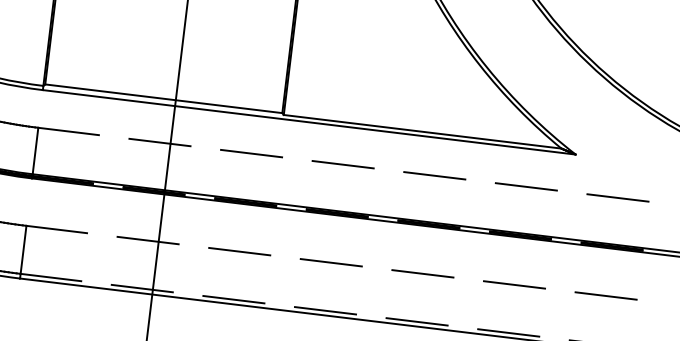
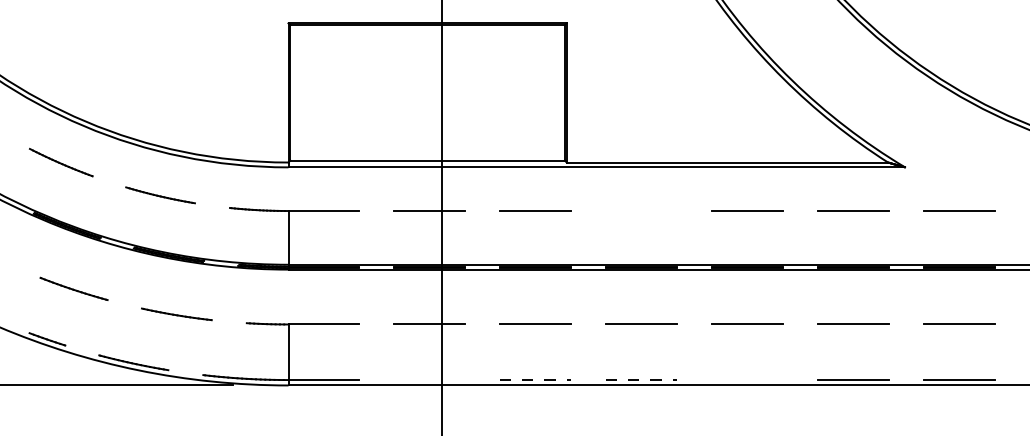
line: (342, 165) -> (640, 211), removed
line: (141, 288) -> (428, 380), removed
line: (234, 300) -> (535, 380), solid -> dashed
line: (325, 311) -> (641, 380), solid -> dashed
line: (416, 322) -> (746, 380), removed

